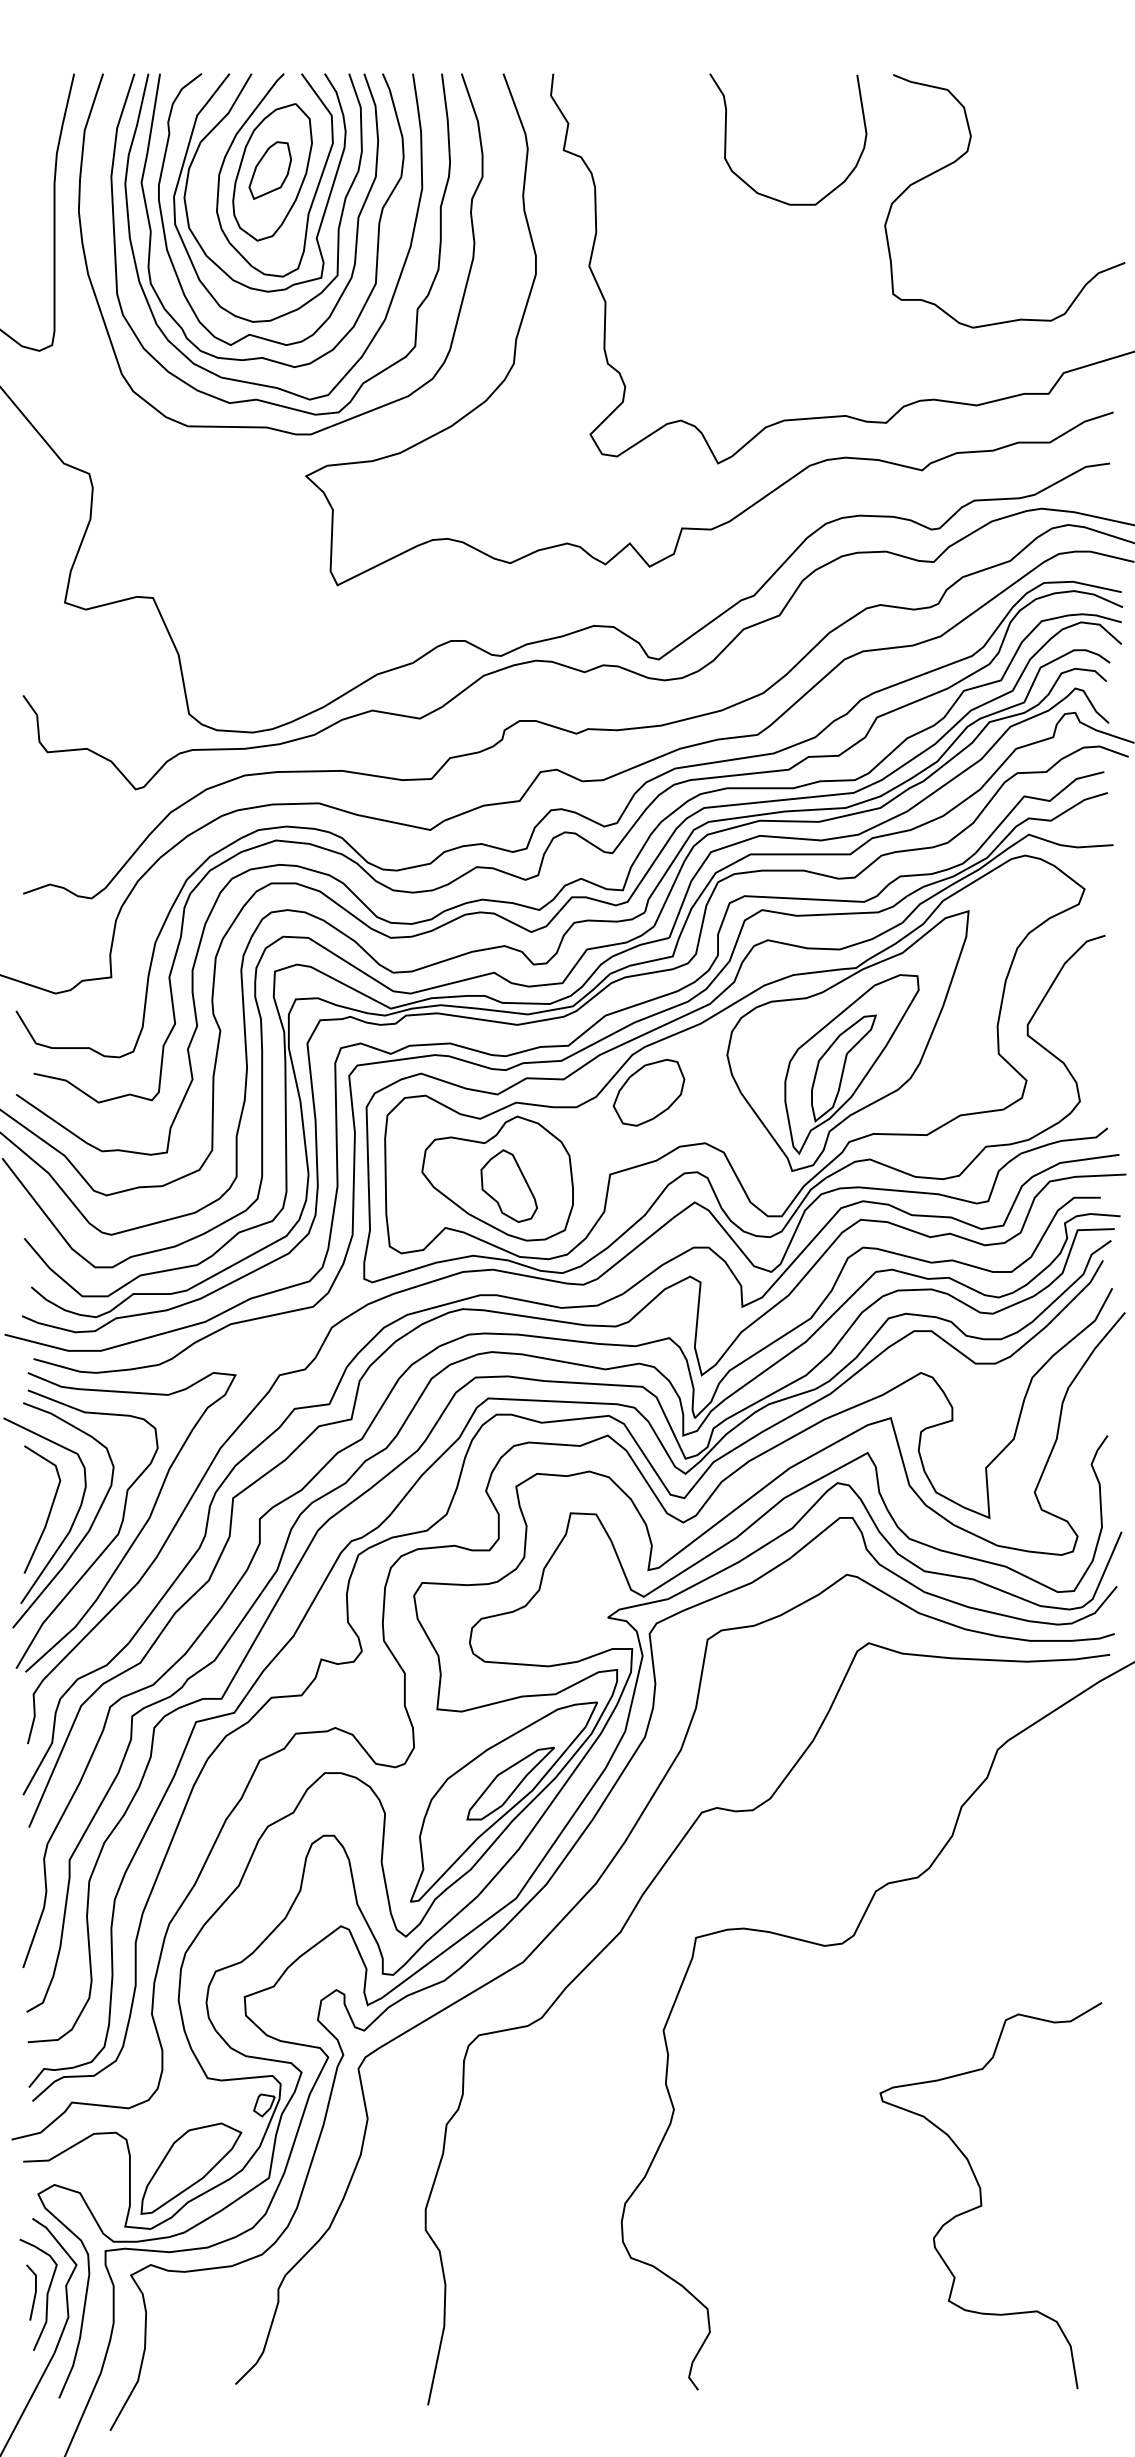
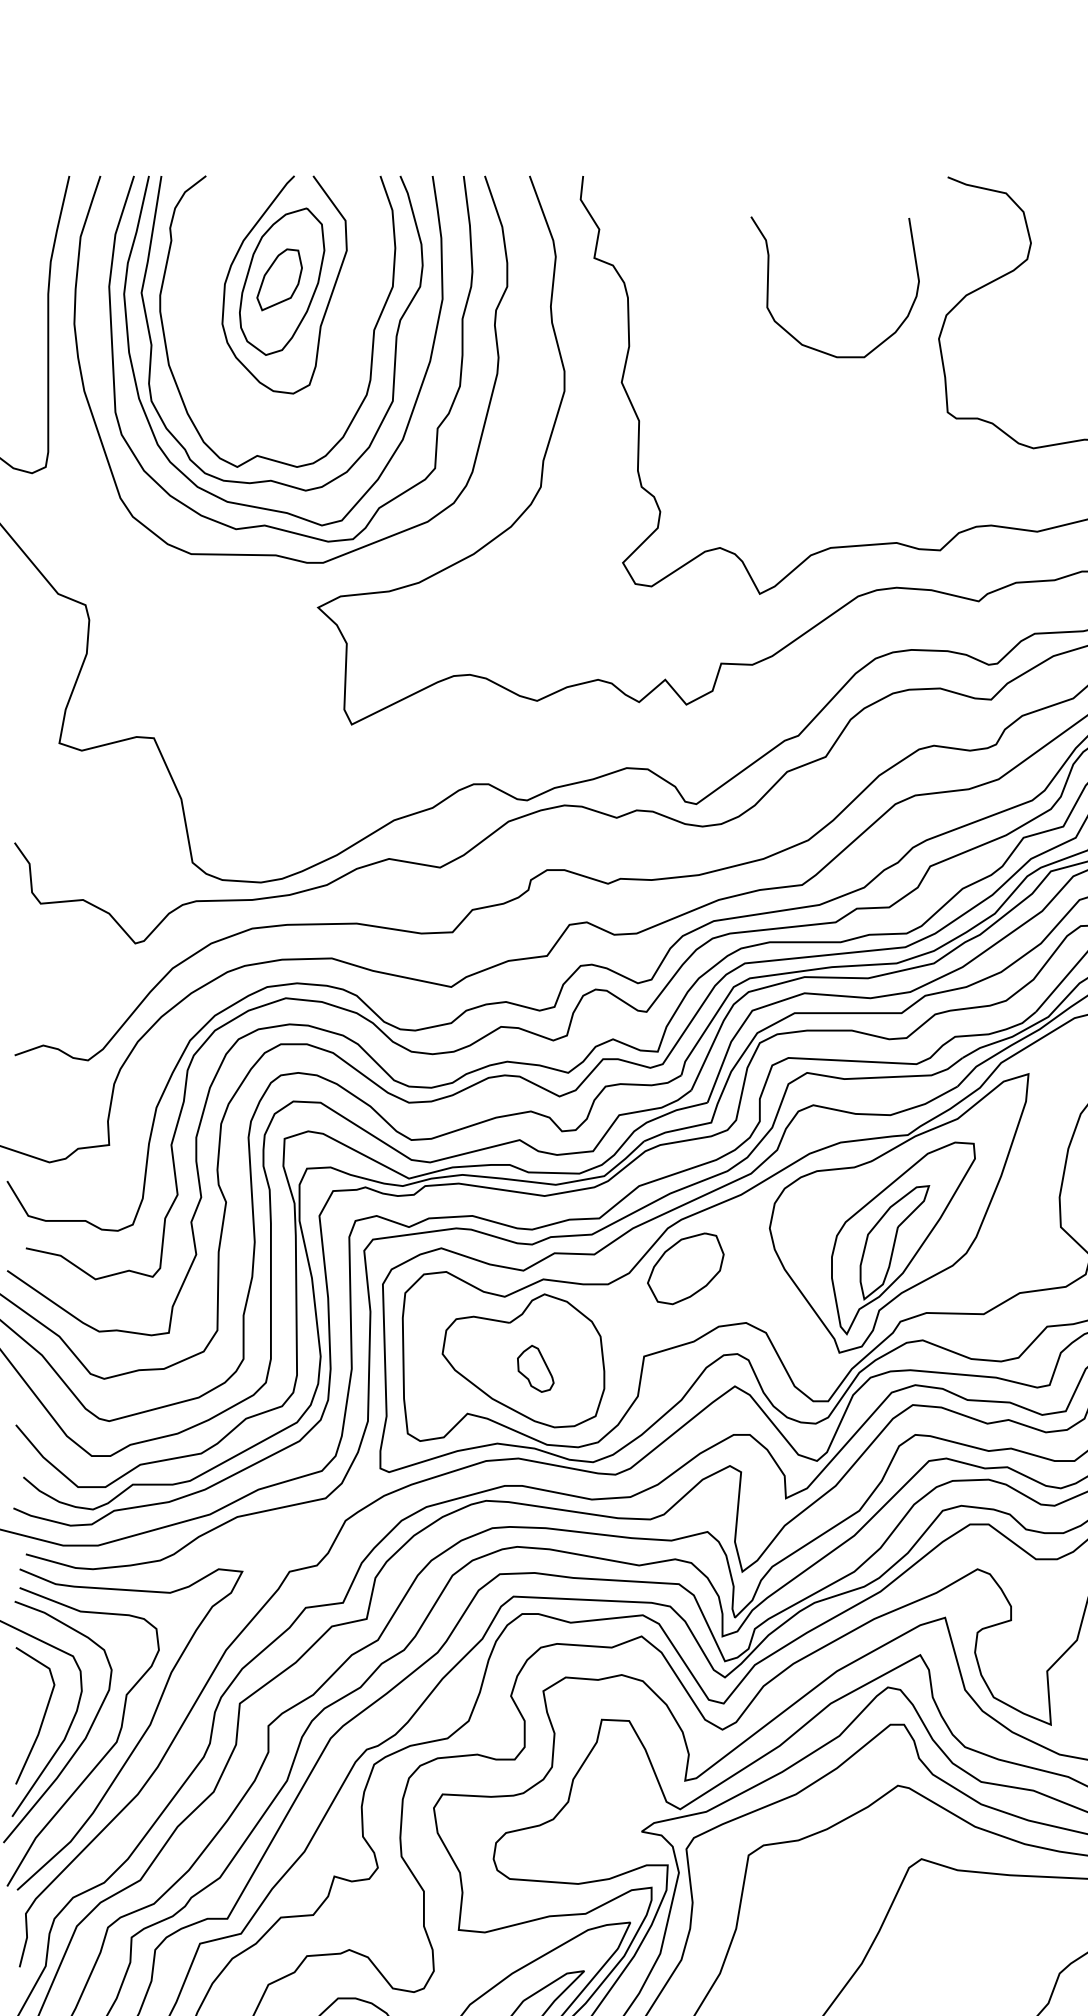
curve: (750, 185) -> (794, 336), moved
part: (322, 215) -> (335, 328), removed
part: (508, 1185) -> (535, 1368), size x0.6

